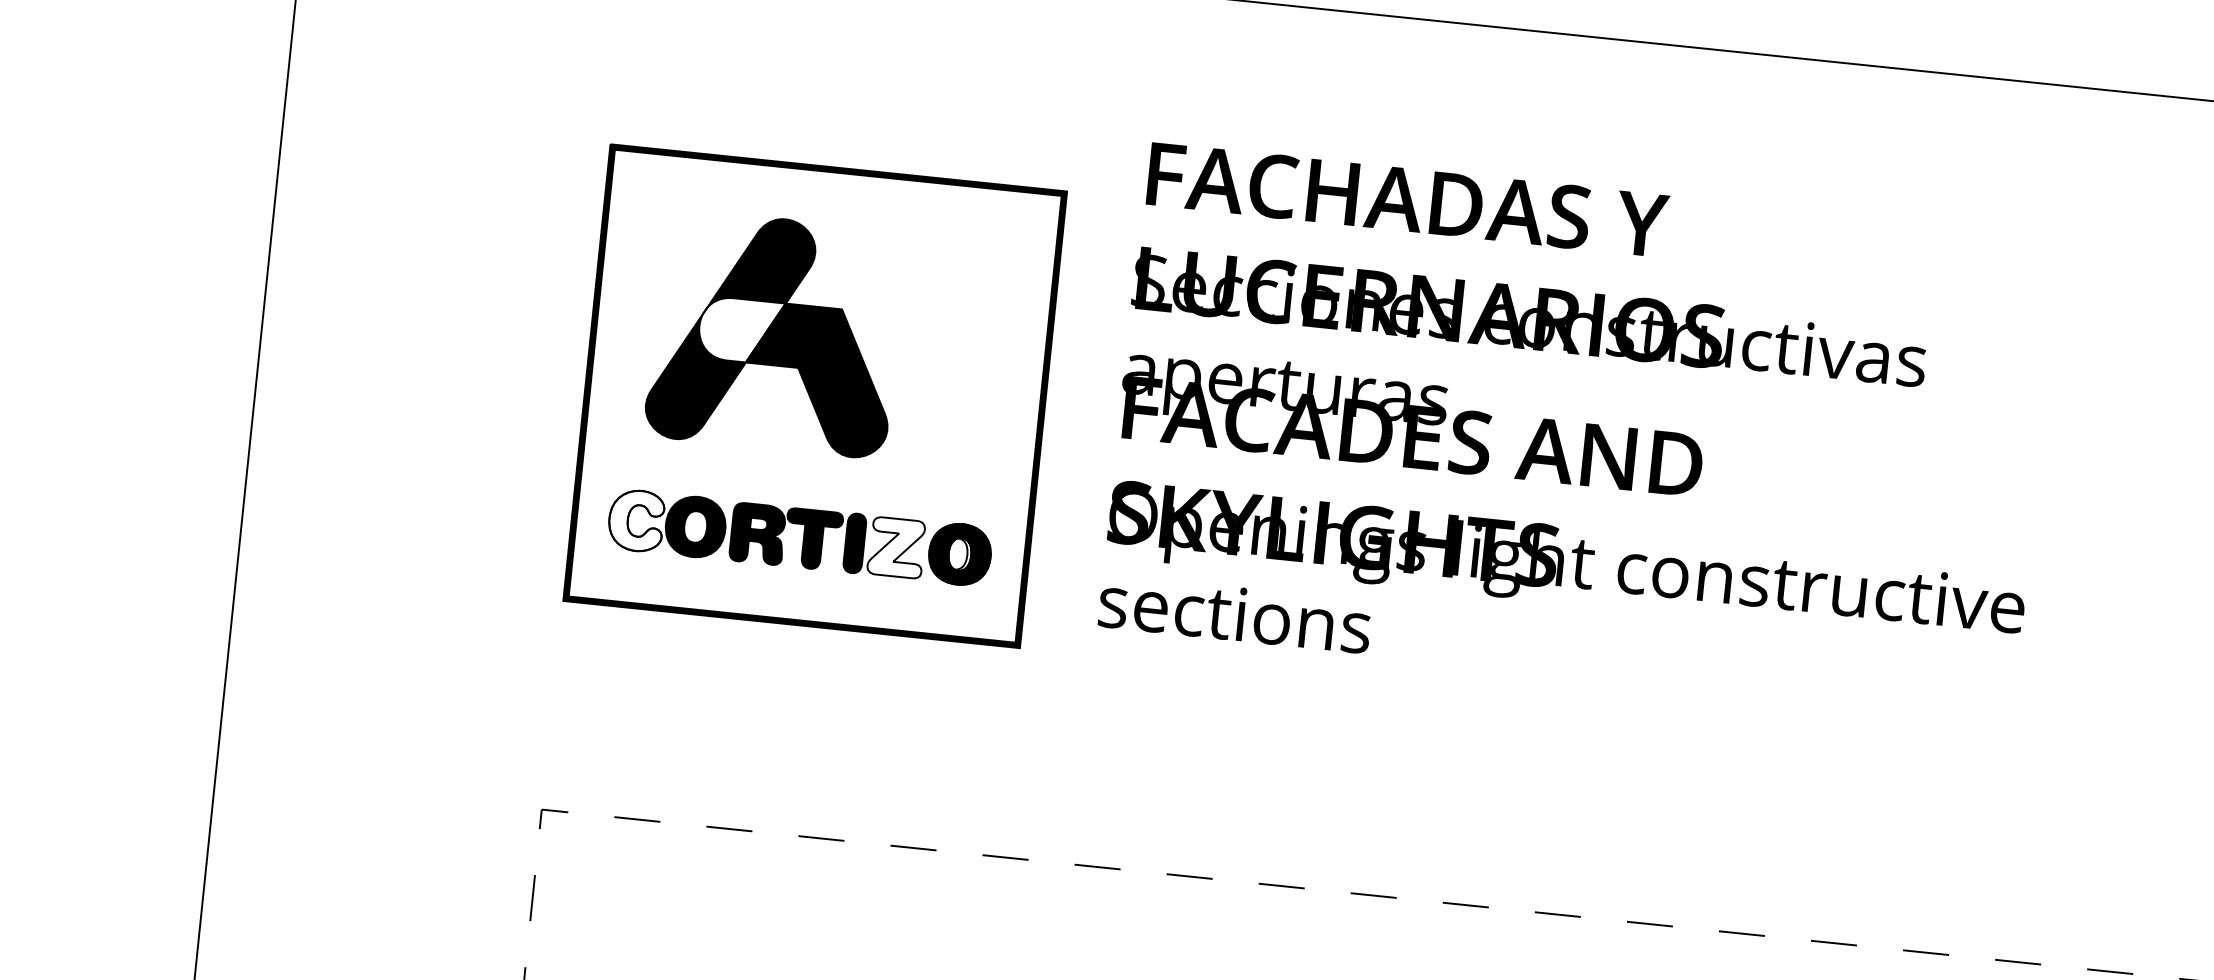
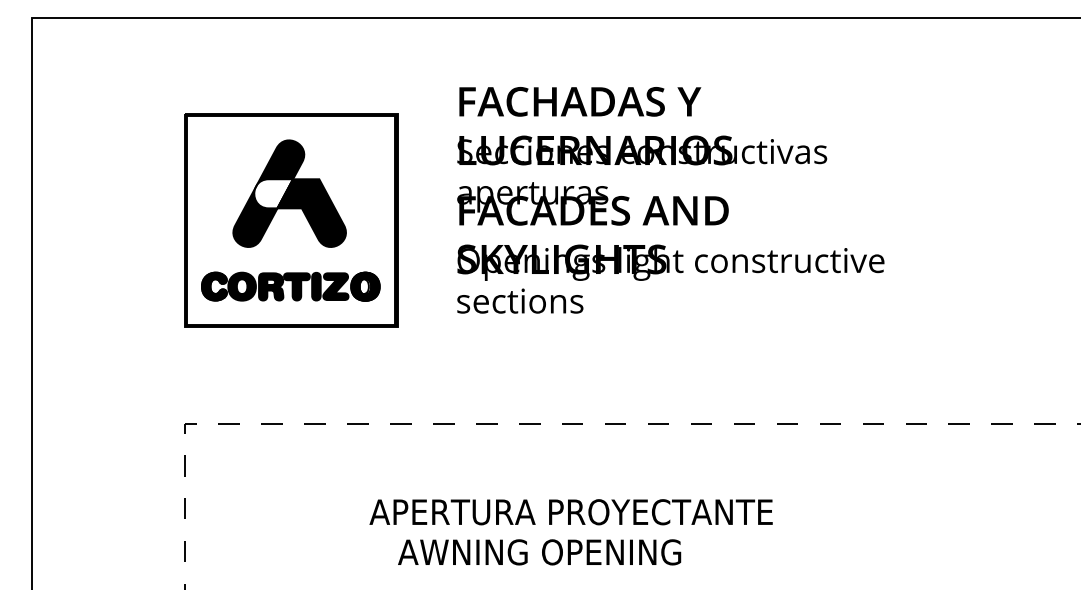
part: (774, 333) -> (289, 193), moved
text: (1579, 431) -> (670, 200), moved
fill: (634, 520) -> (213, 286), added
fill: (895, 547) -> (335, 286), added

